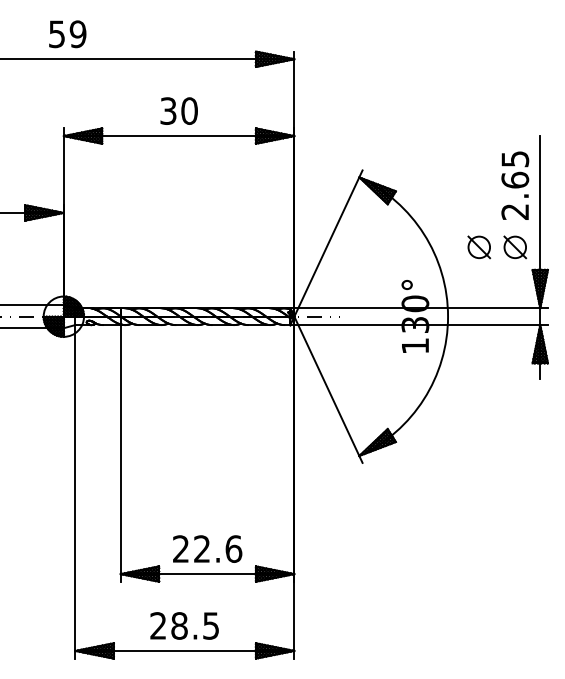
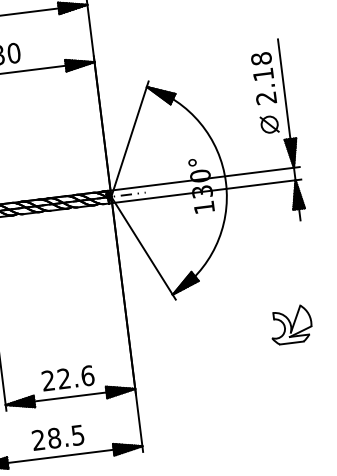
text: (515, 169) -> (262, 66), 2.65 -> 2.18
part: (479, 247) -> (243, 128), removed
part: (510, 514) -> (290, 324), added

